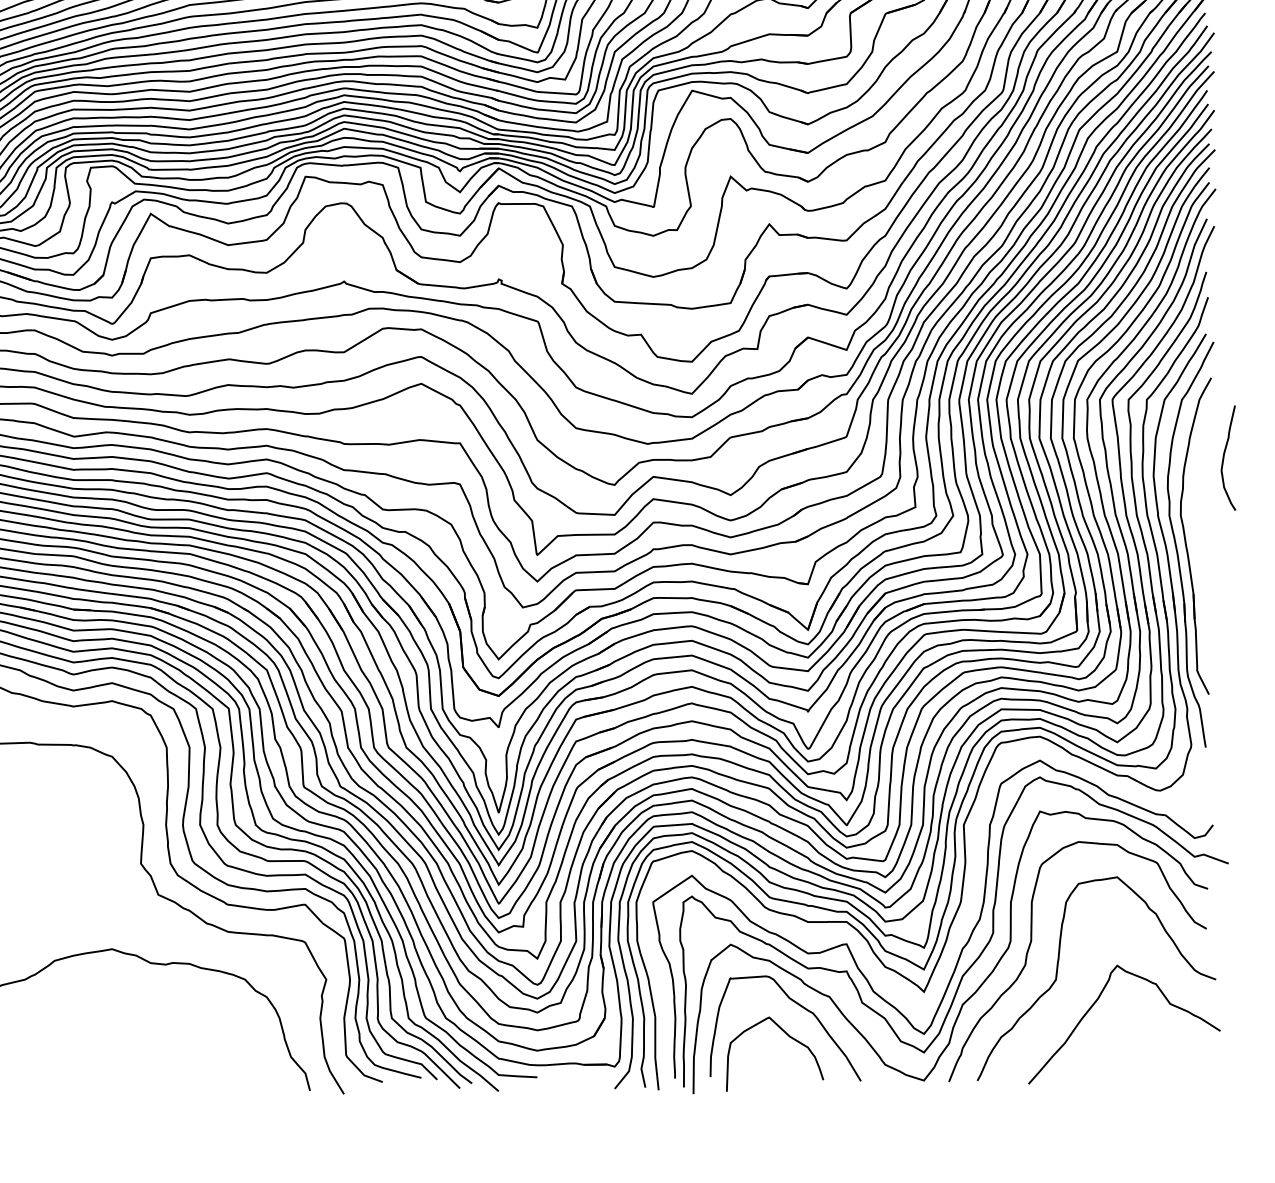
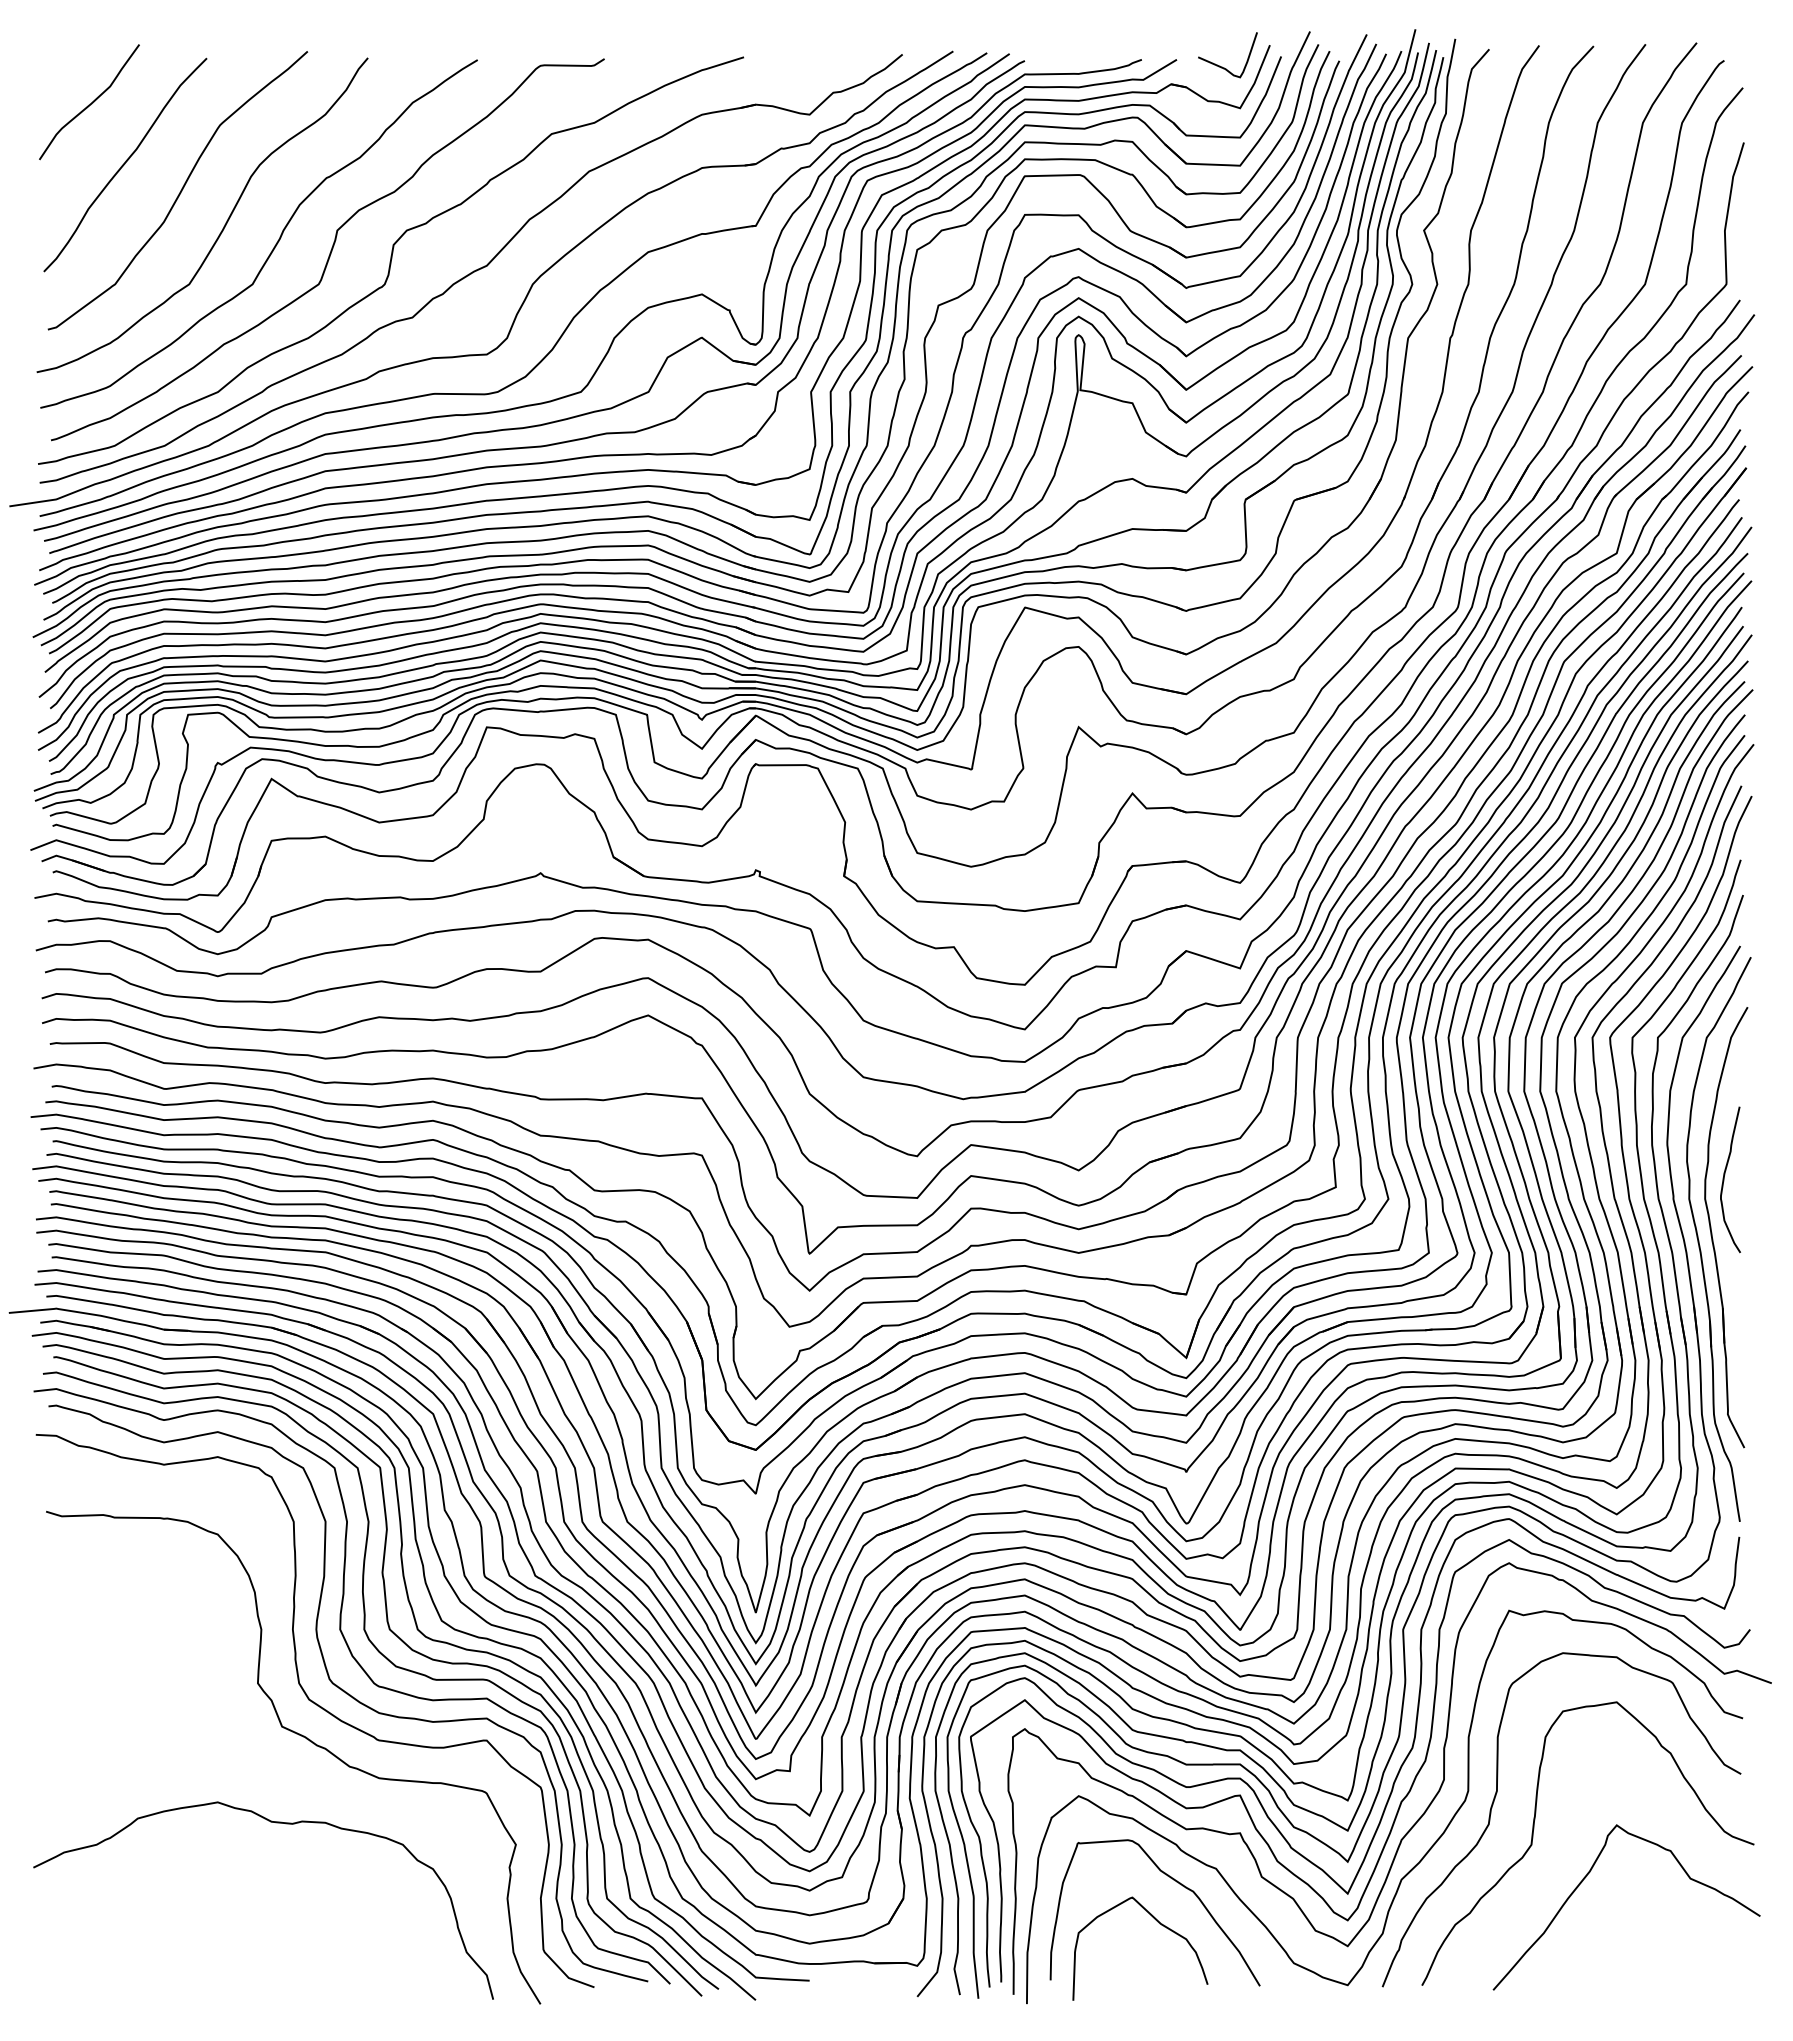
curve: (1224, 457) -> (1724, 1179), moved
curve: (959, 929) -> (1396, 1774), added

